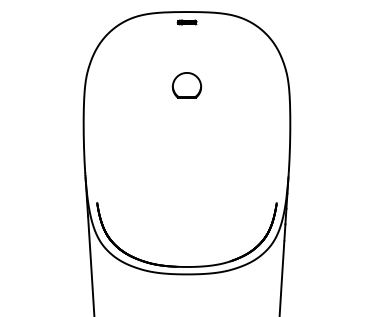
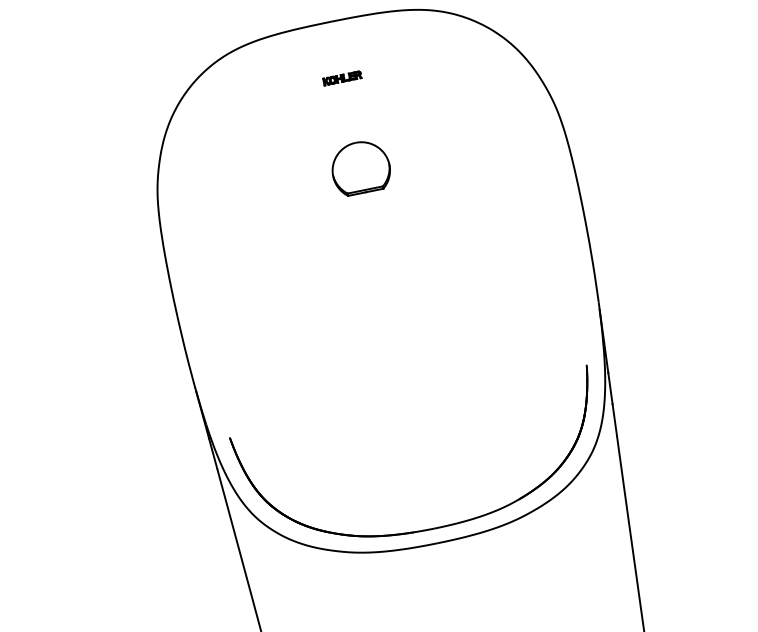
part: (186, 22) -> (341, 78), moved

